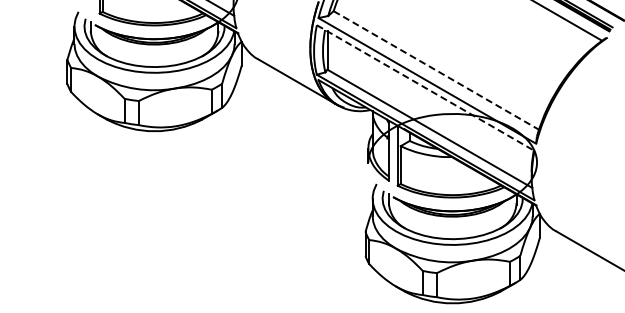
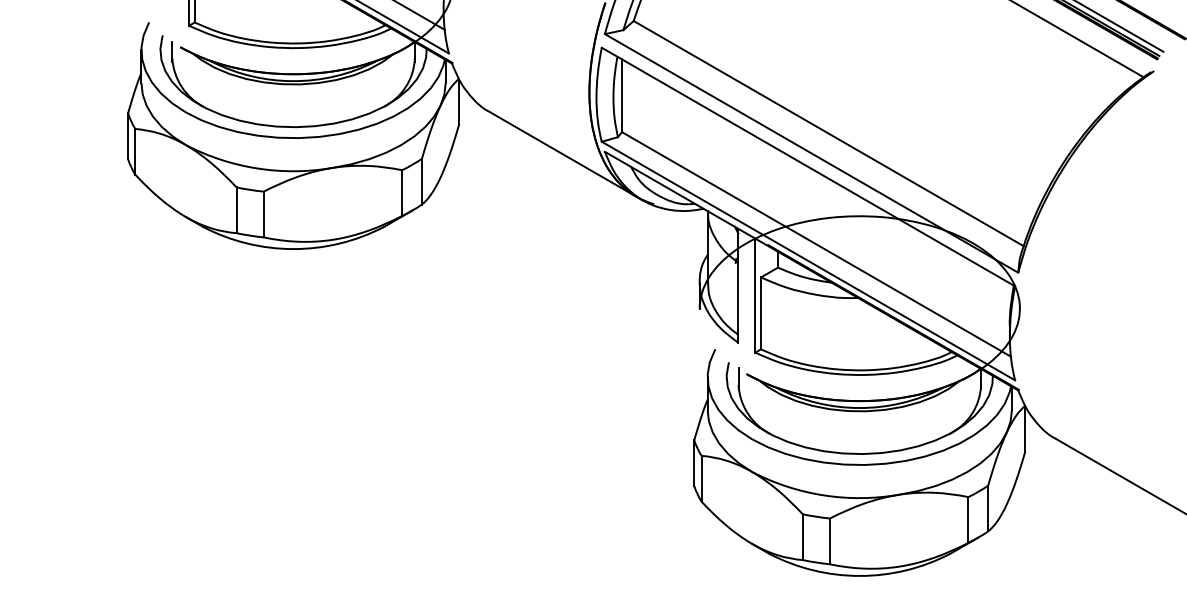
line: (436, 70) -> (829, 133), dashed -> solid
line: (425, 88) -> (808, 167), dashed -> solid

